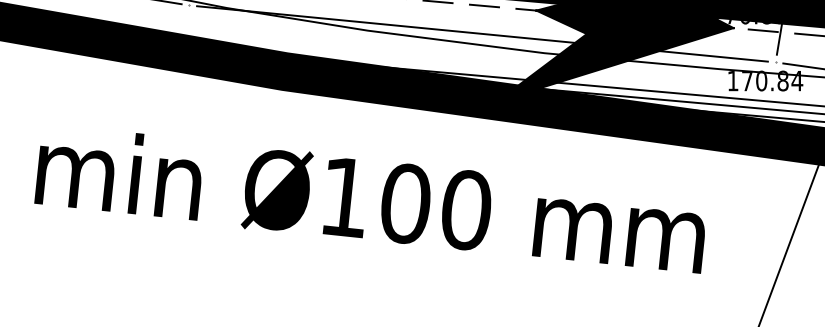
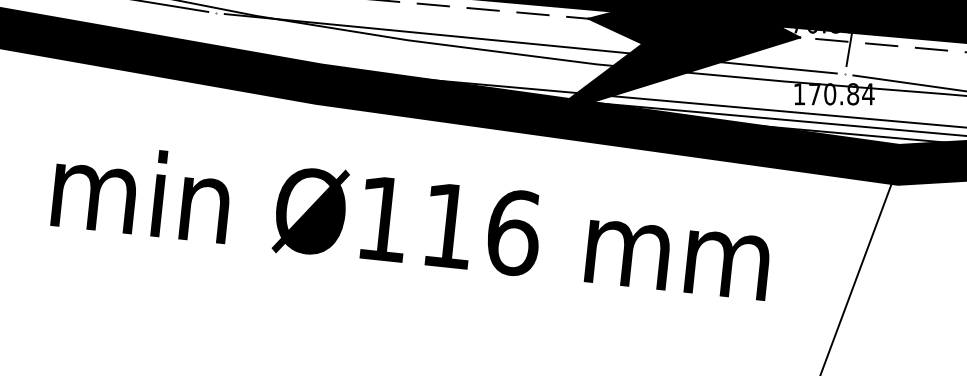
text: (436, 207) -> (481, 229), Ø100 -> Ø116

